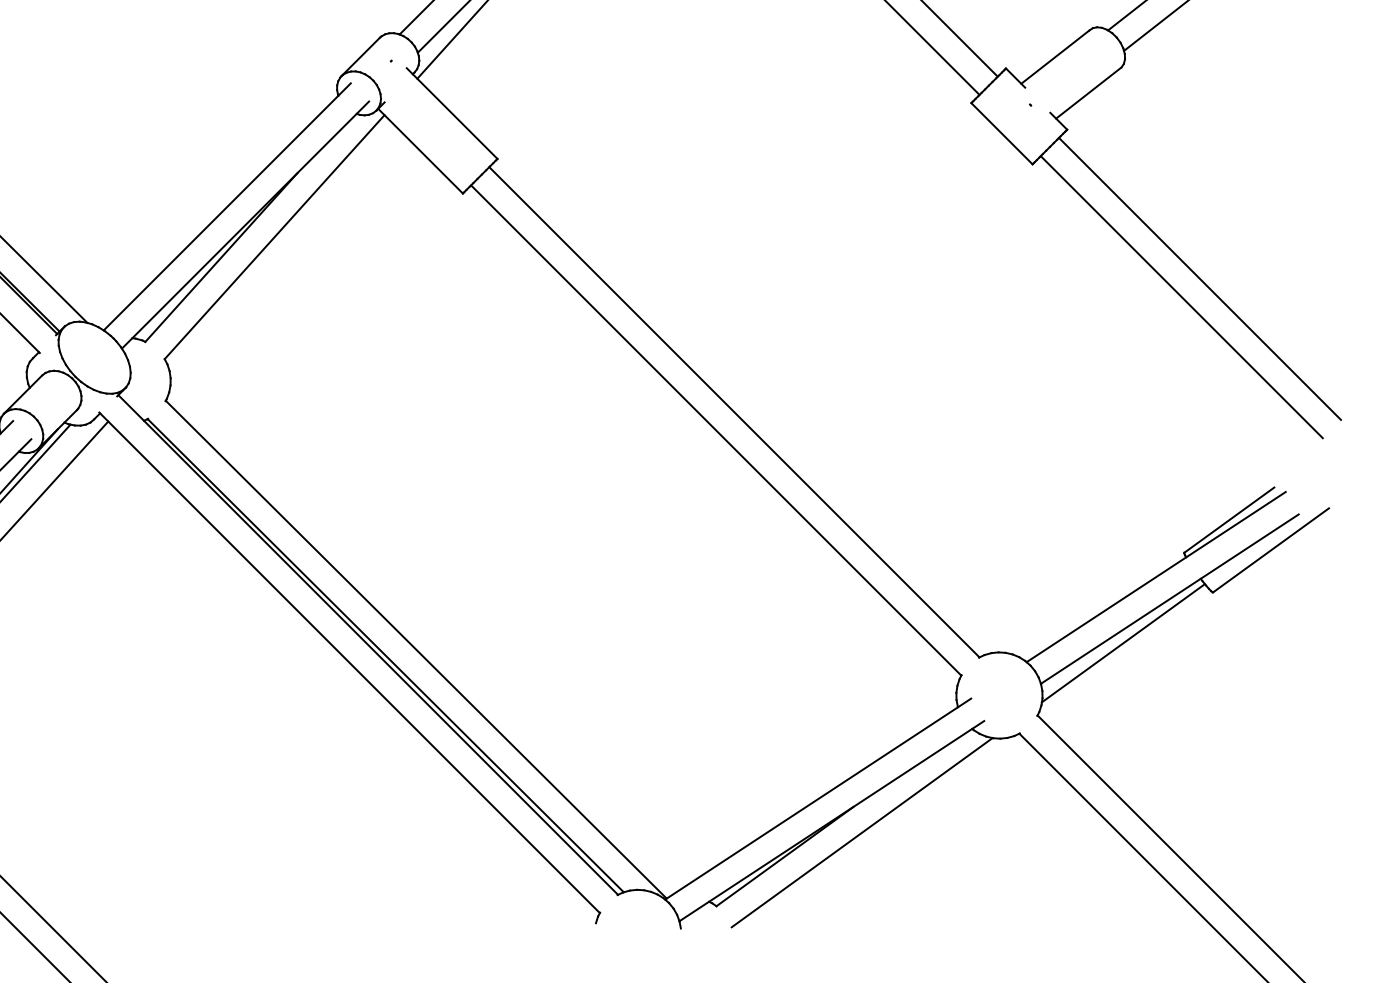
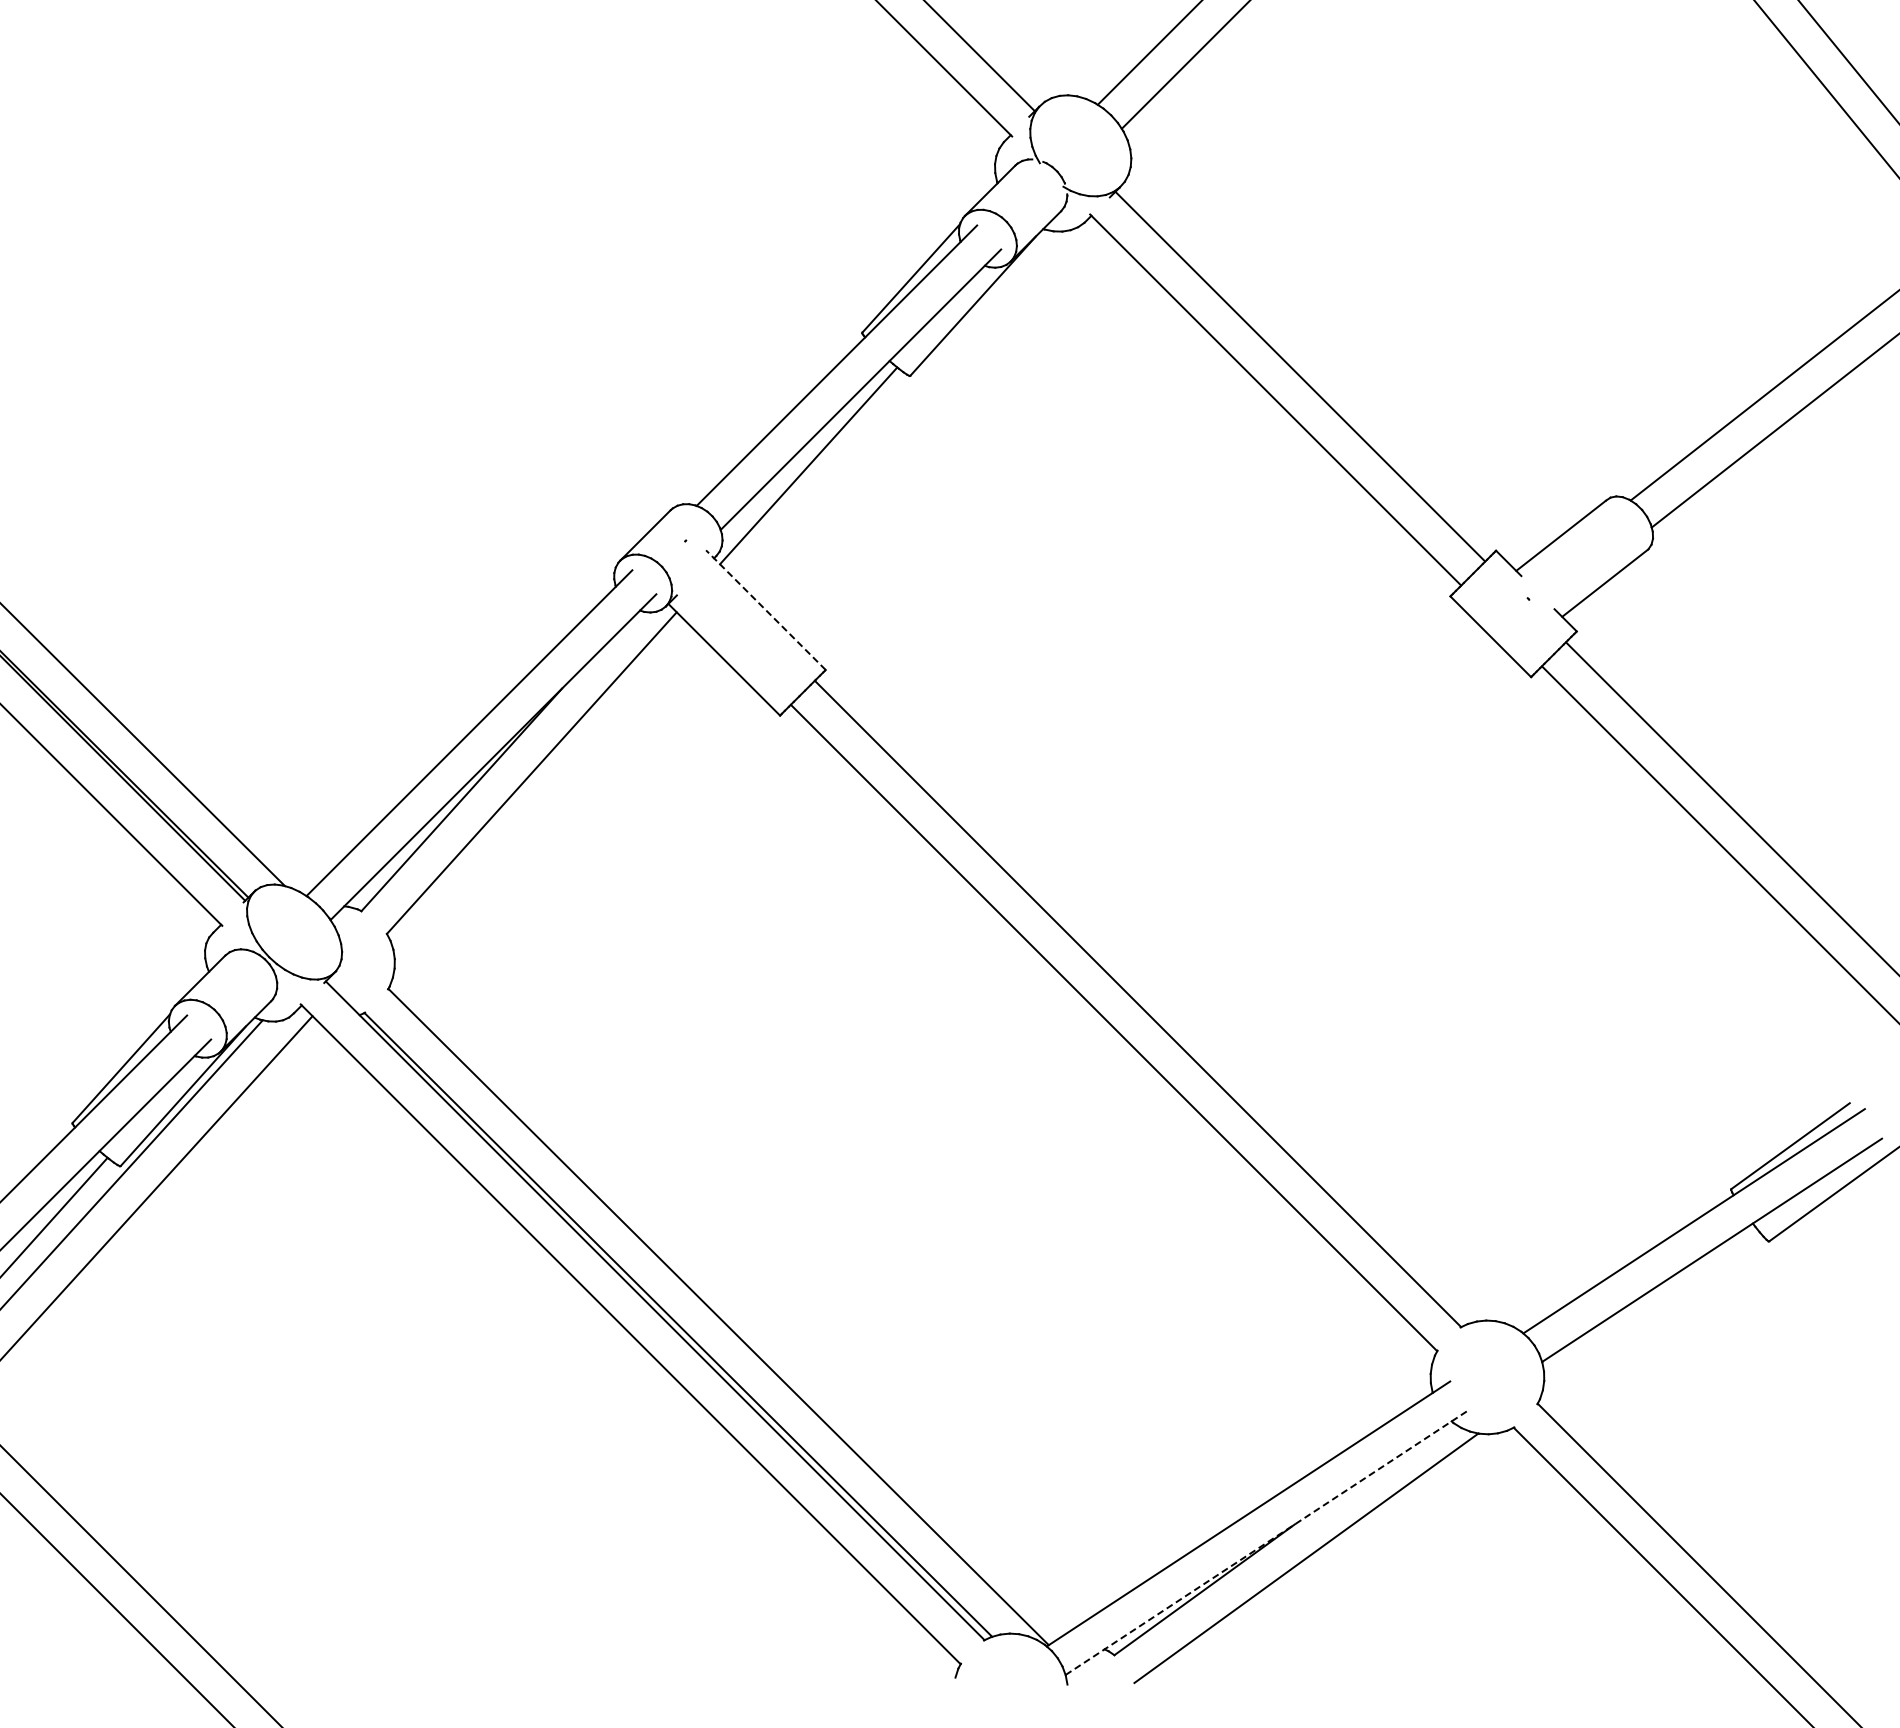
line: (451, 113) -> (765, 610), solid -> dashed
line: (1123, 643) -> (1650, 1308), removed
line: (831, 820) -> (1266, 1542), solid -> dashed

